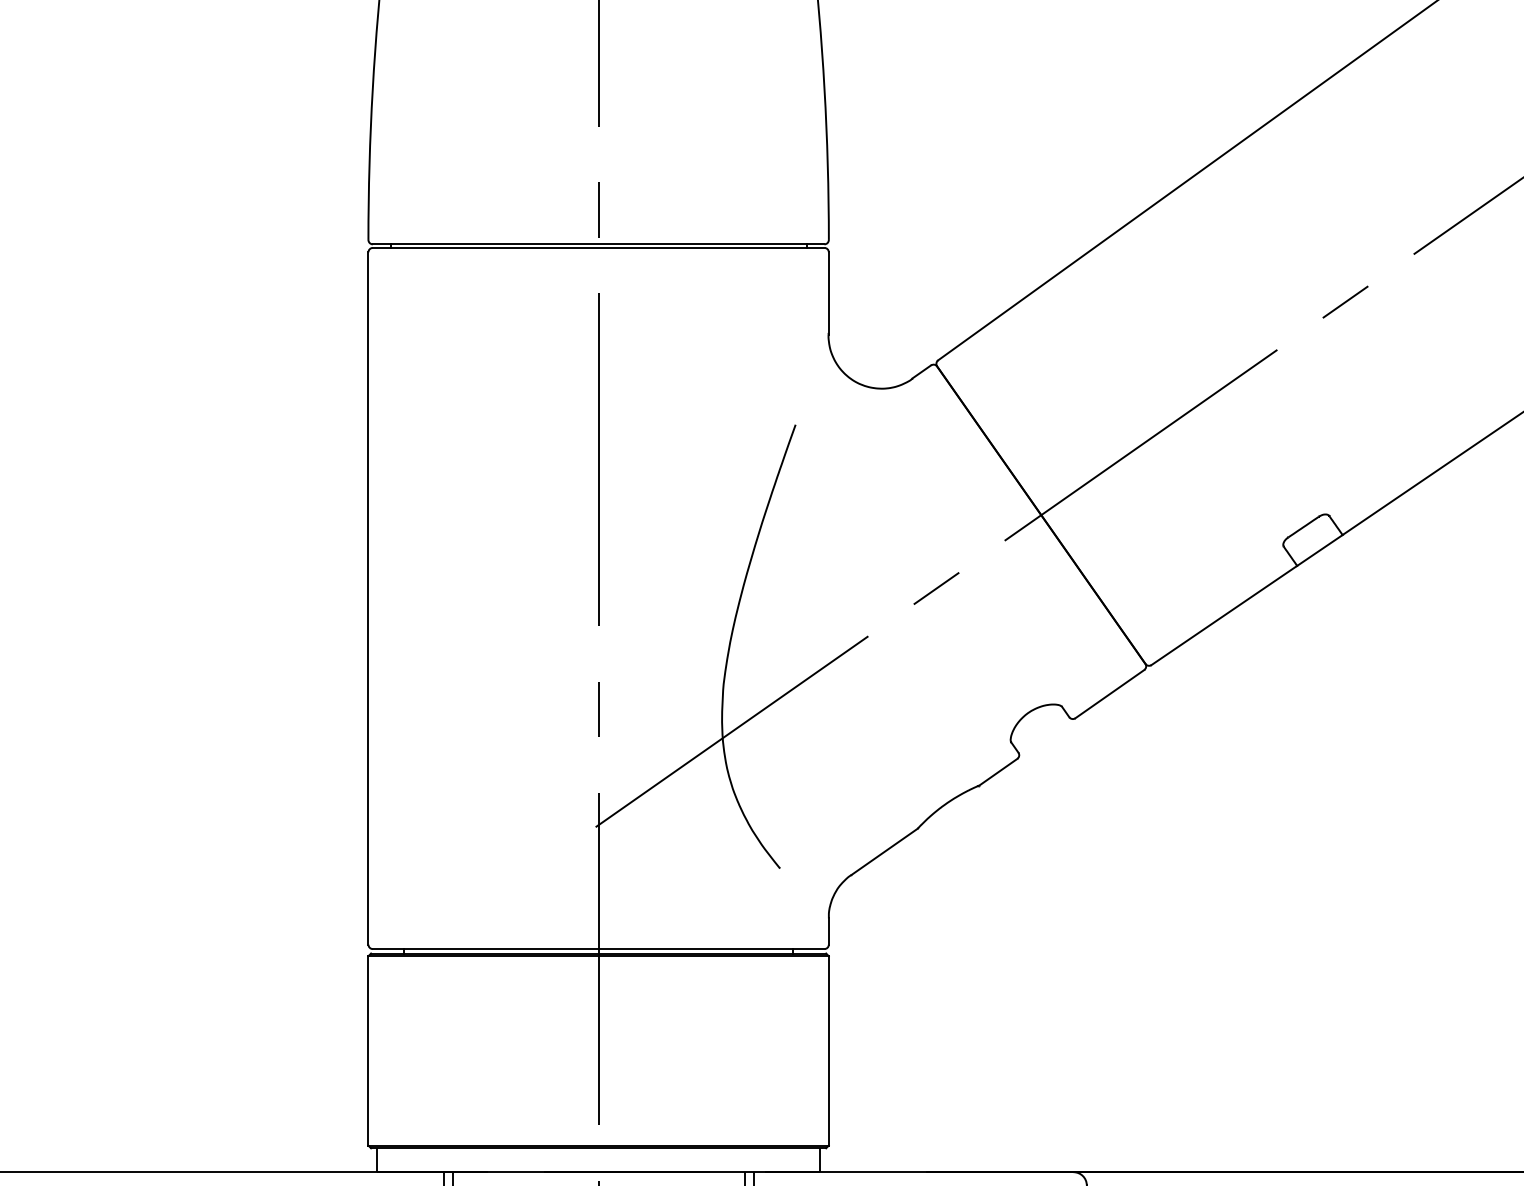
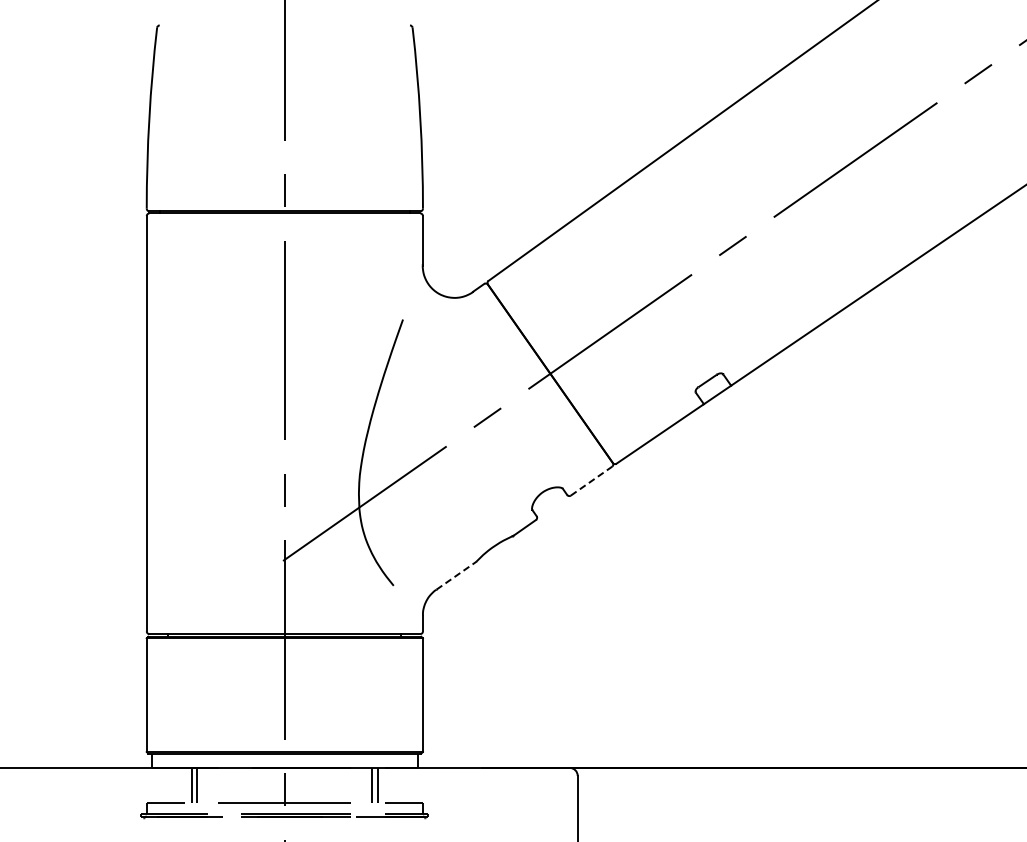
line: (1109, 693) -> (591, 480), solid -> dashed
line: (884, 851) -> (456, 575), solid -> dashed

